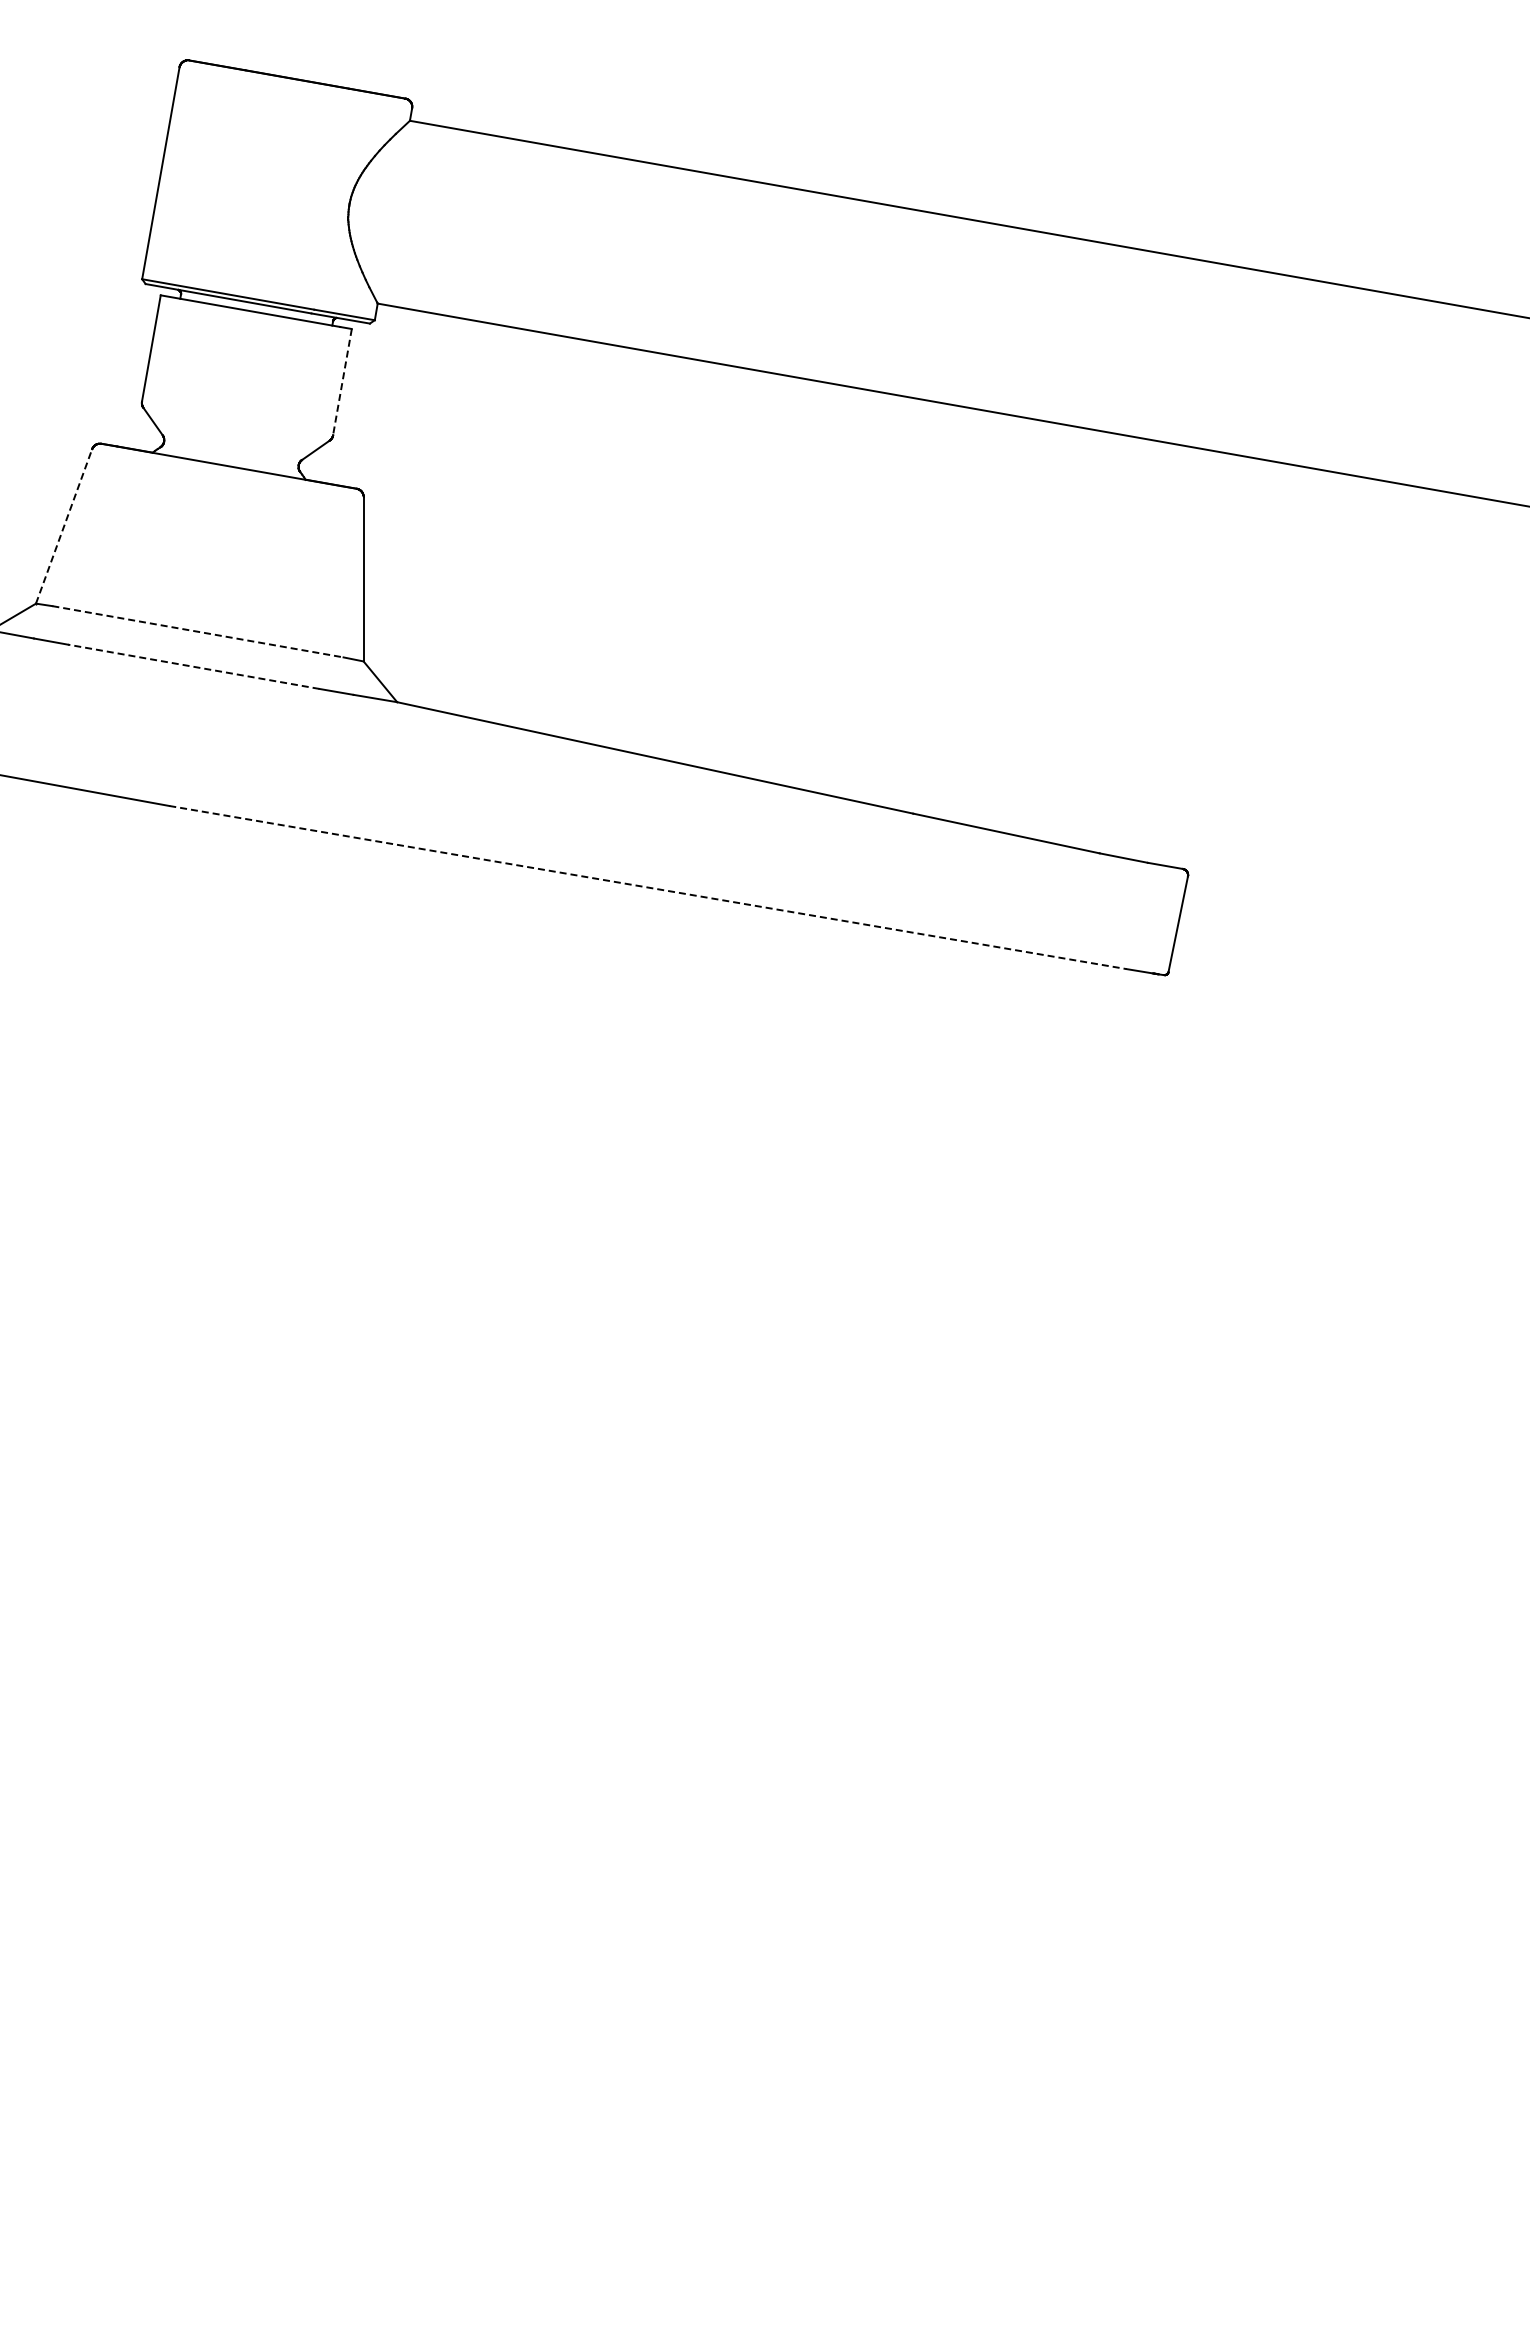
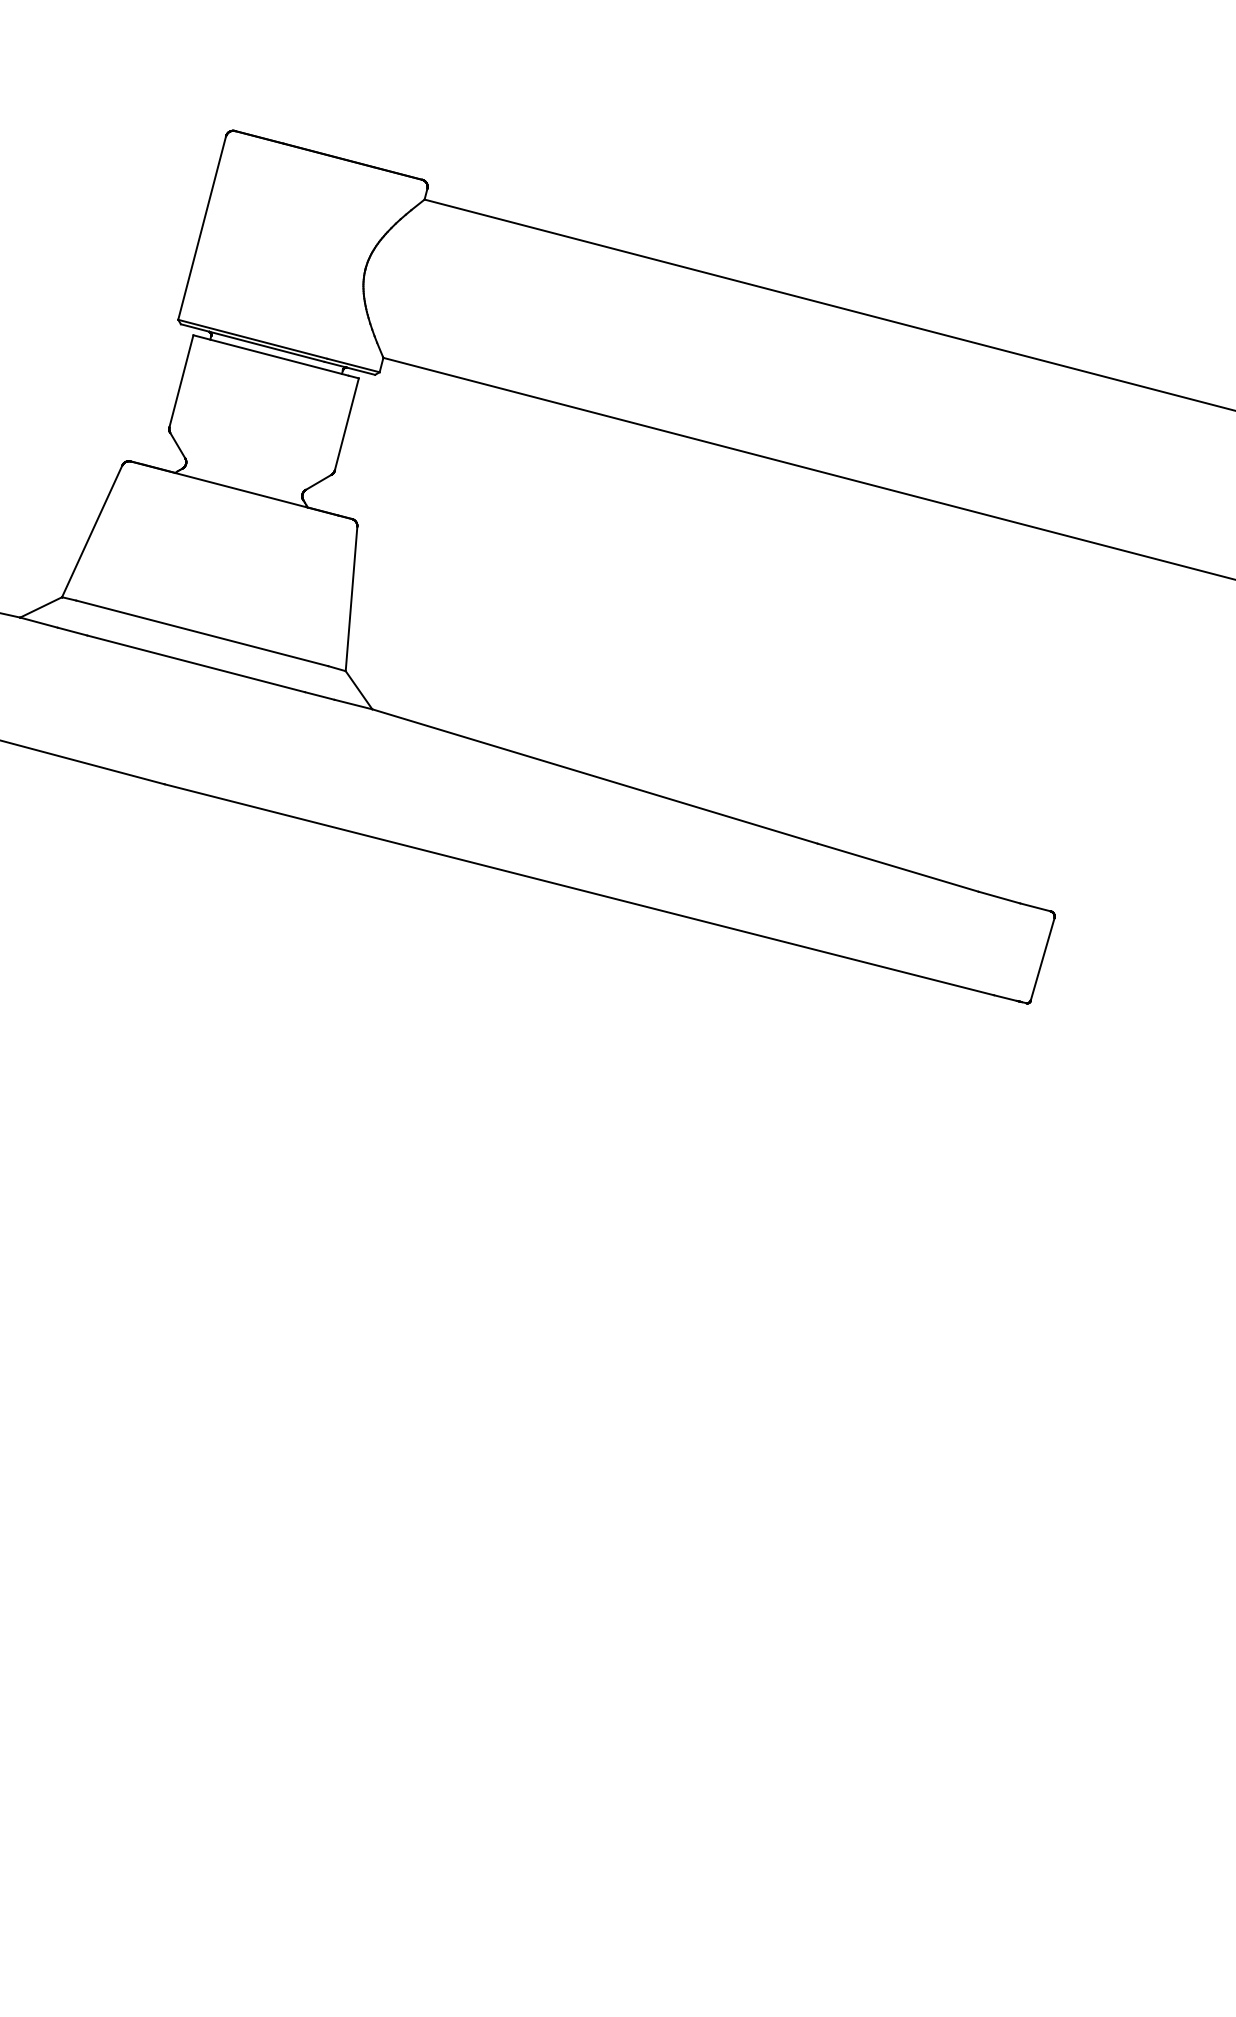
line: (342, 382) -> (346, 424), dashed -> solid
line: (64, 525) -> (92, 530), dashed -> solid
line: (197, 631) -> (201, 633), dashed -> solid
line: (193, 666) -> (195, 663), dashed -> solid
line: (647, 887) -> (579, 889), dashed -> solid

